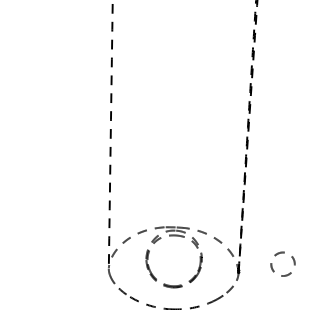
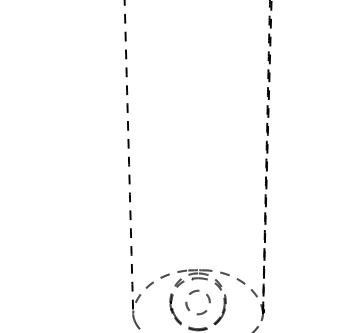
part: (272, 263) -> (187, 302), moved

